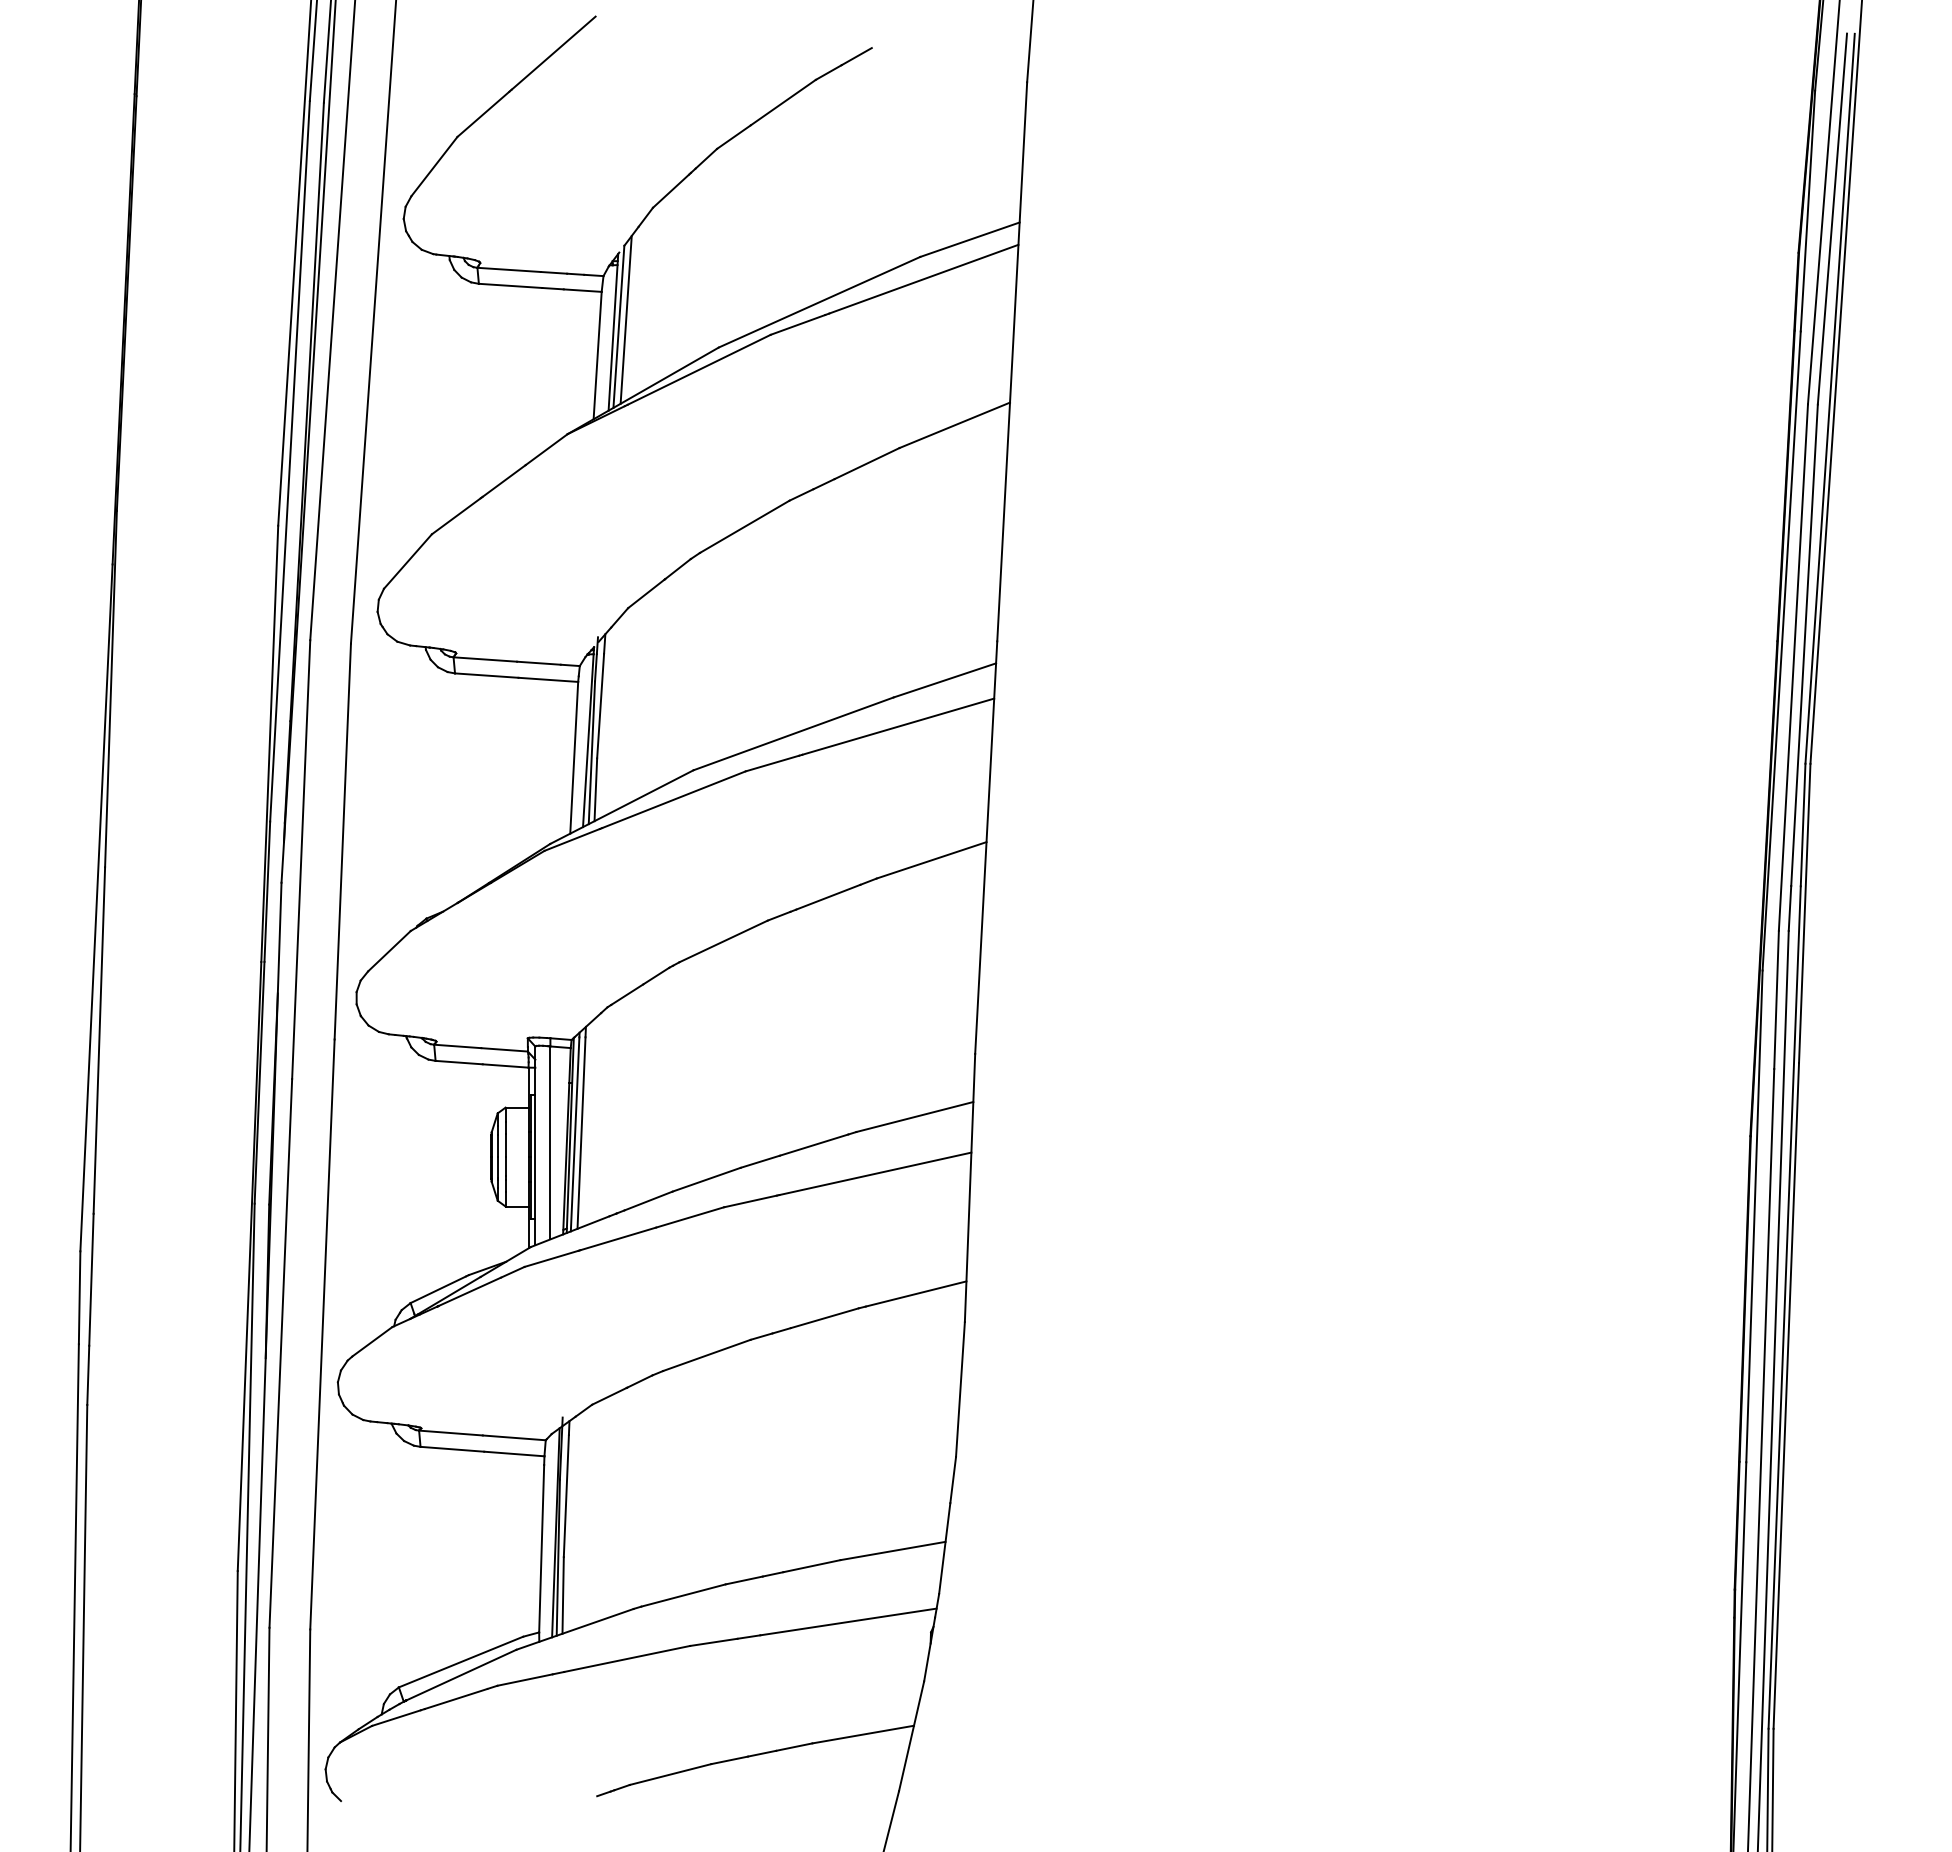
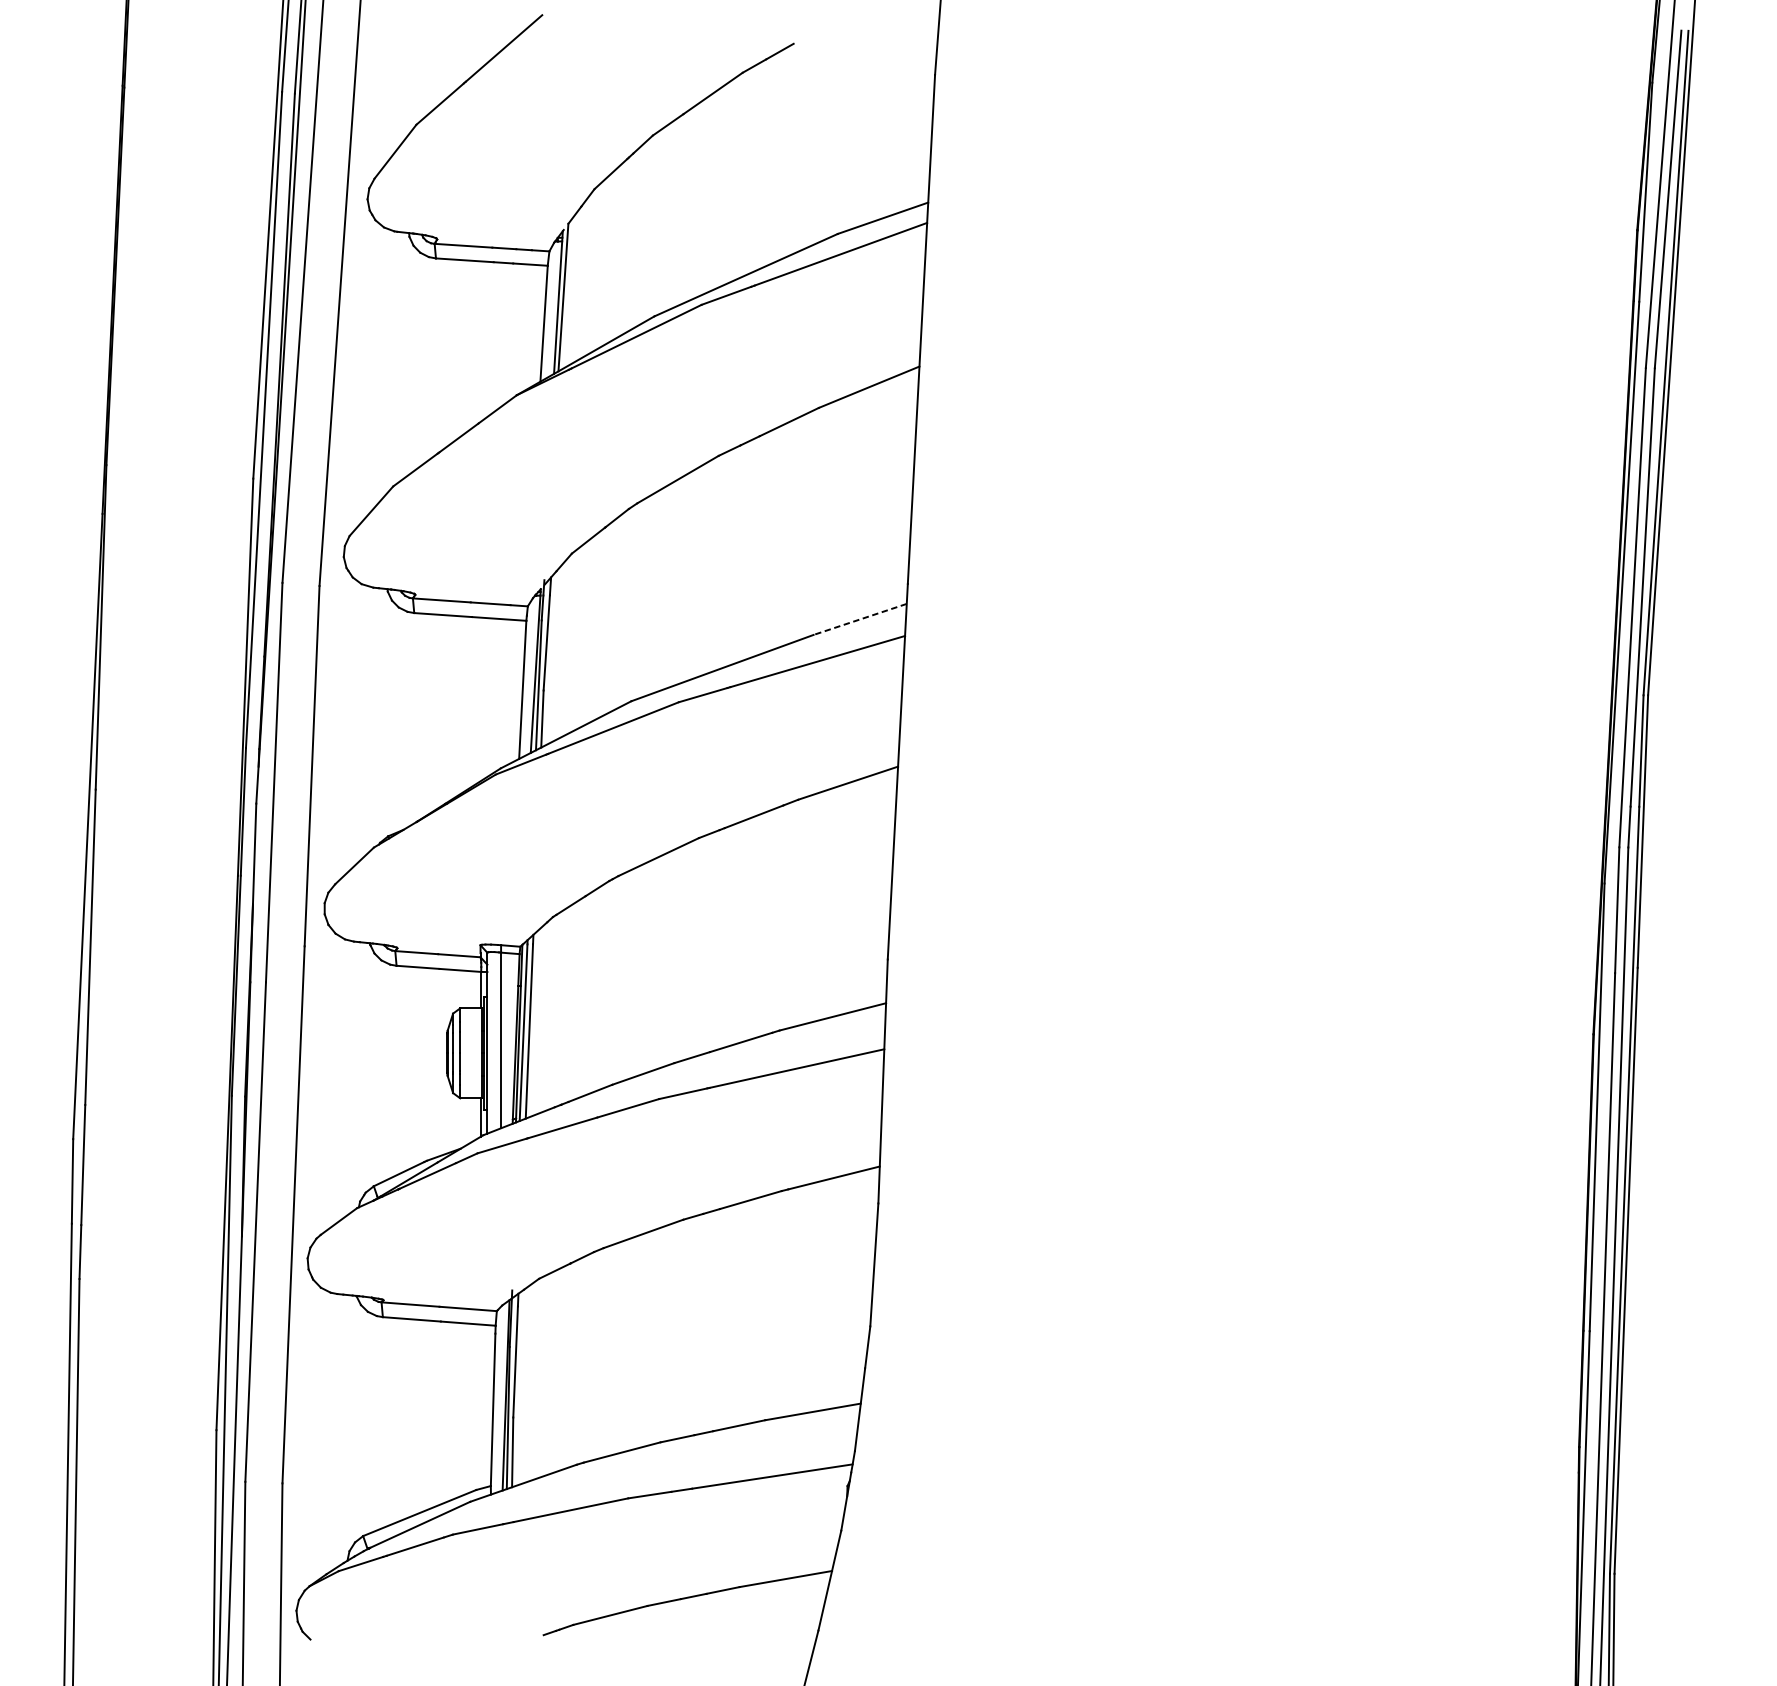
line: (625, 319) -> (569, 290), removed
line: (944, 680) -> (859, 619), solid -> dashed

